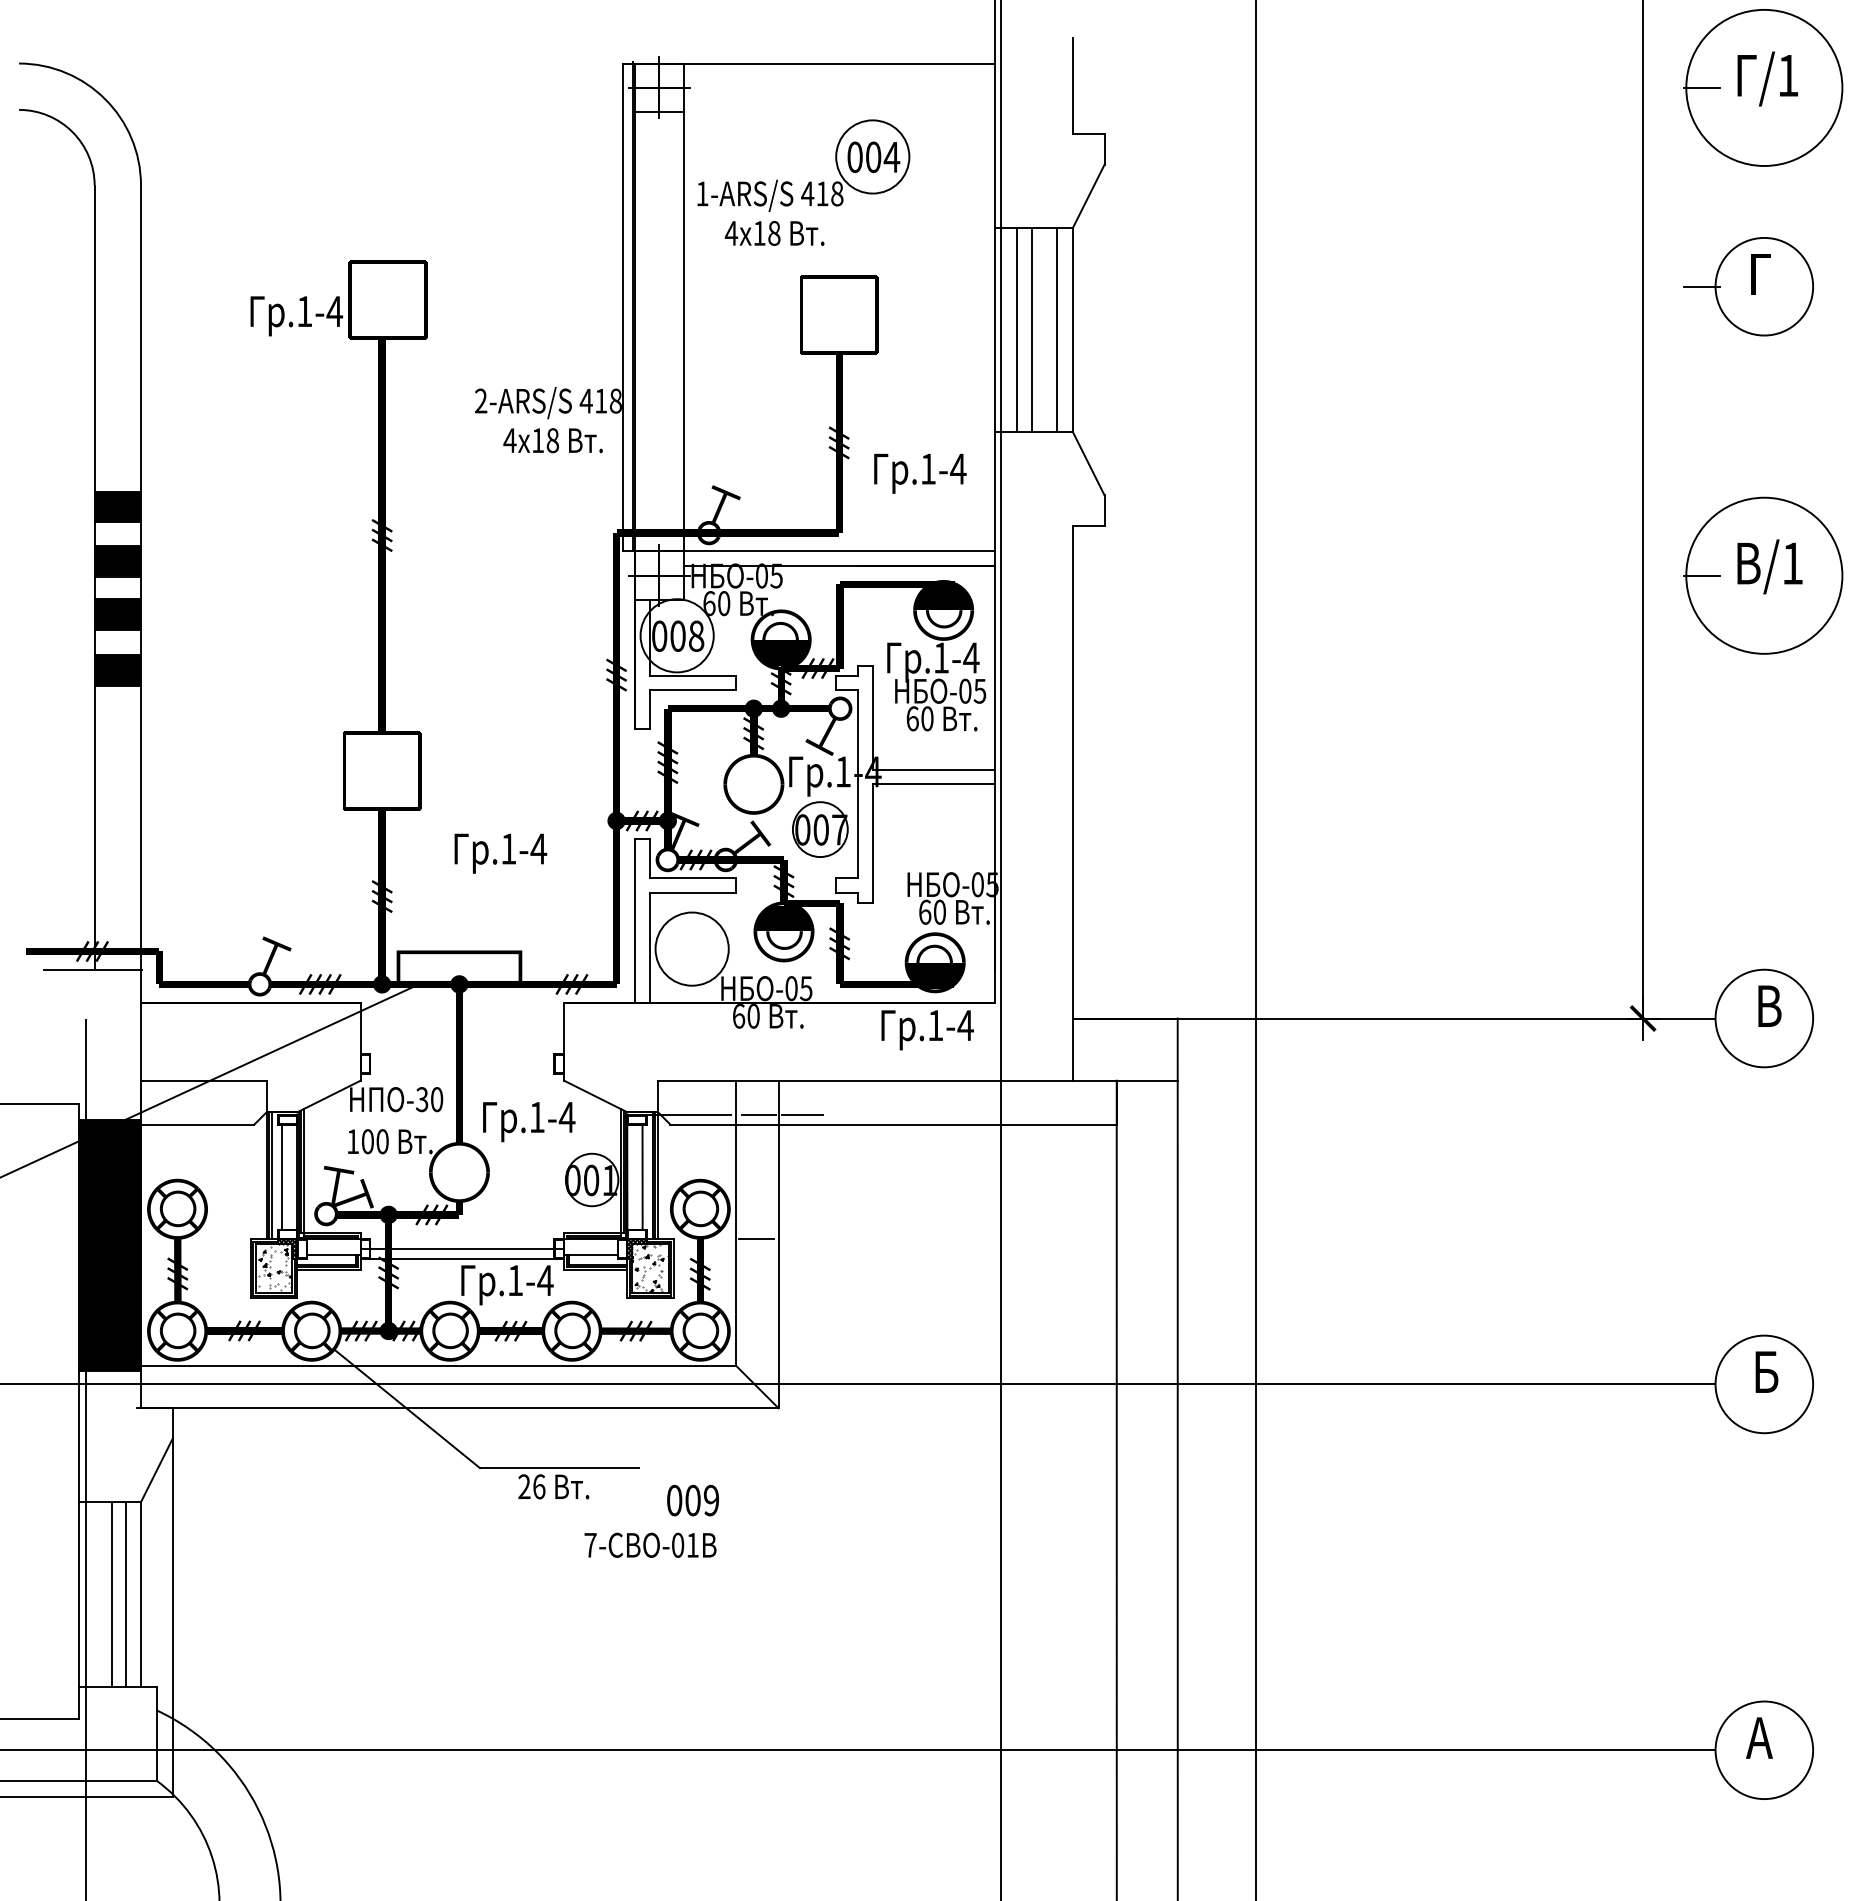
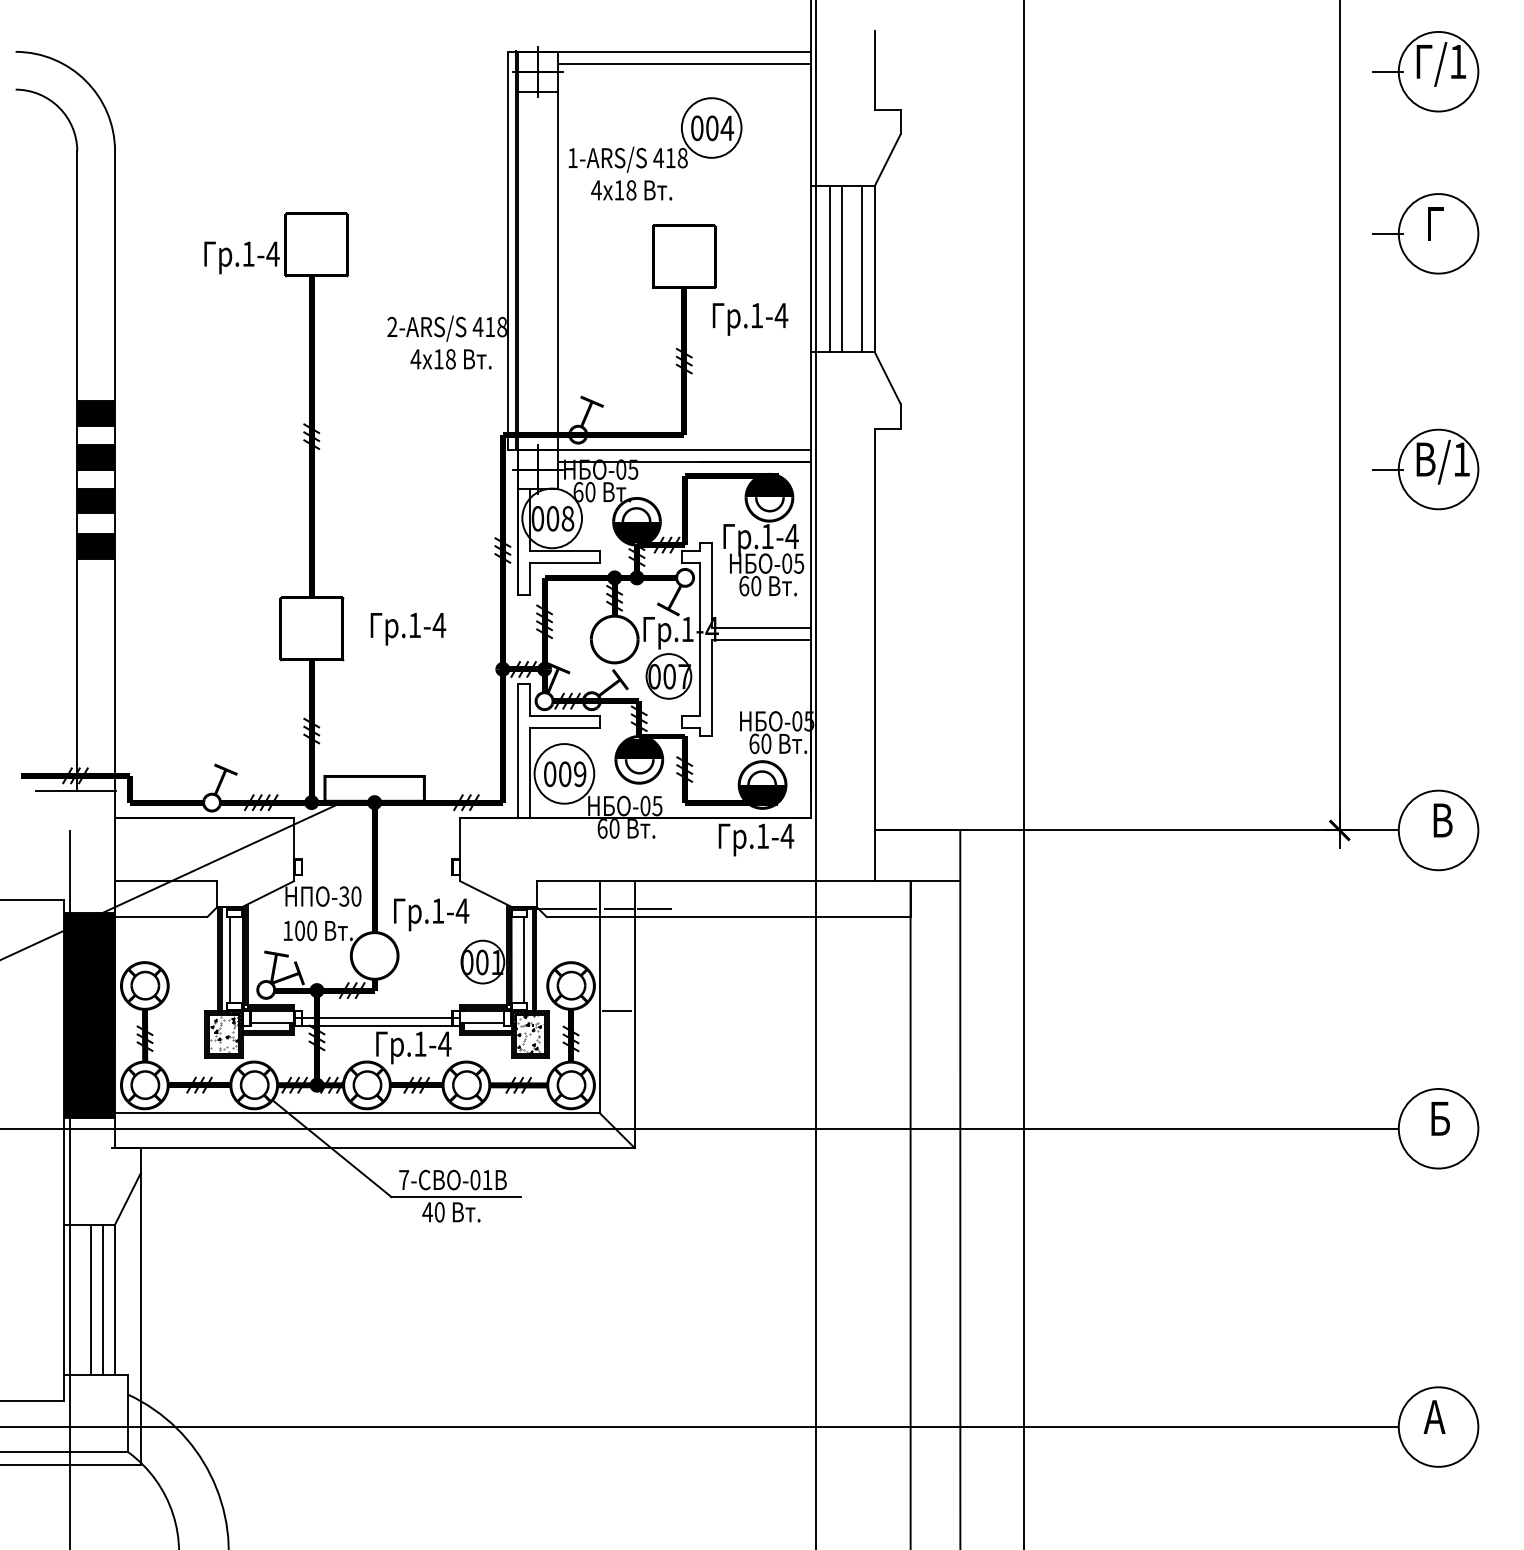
line: (838, 78) -> (683, 64), added
circle: (1764, 87) -> (1438, 71), size x0.62
text: (920, 473) -> (750, 319), moved
circle: (1764, 575) -> (1438, 469), size x0.62
text: (500, 853) -> (408, 629), moved
text: (531, 1486) -> (433, 1212), 26 -> 40
text: (692, 1500) -> (564, 774), moved
text: (650, 1544) -> (453, 1179), moved

